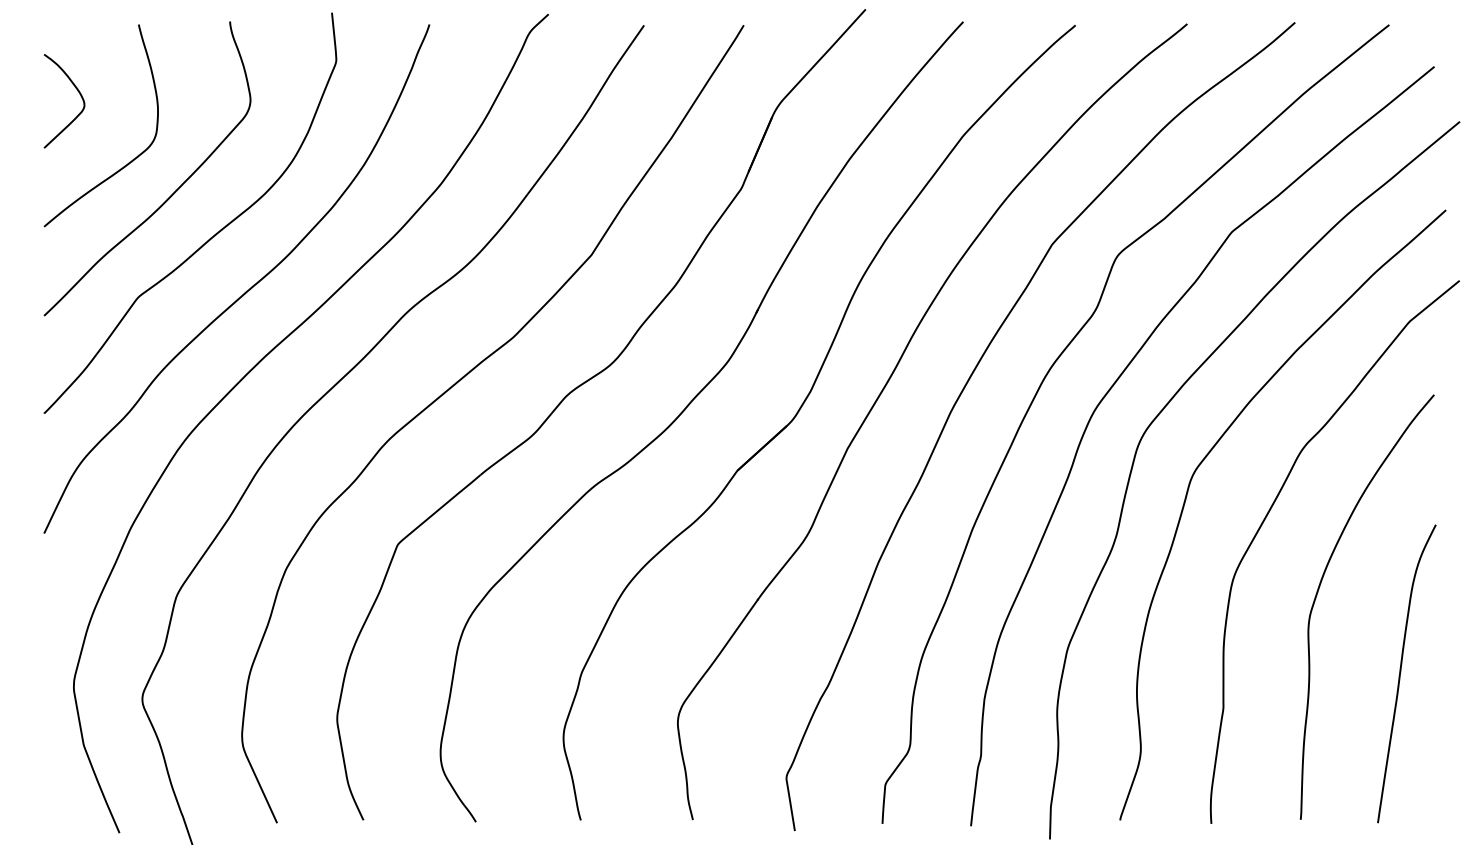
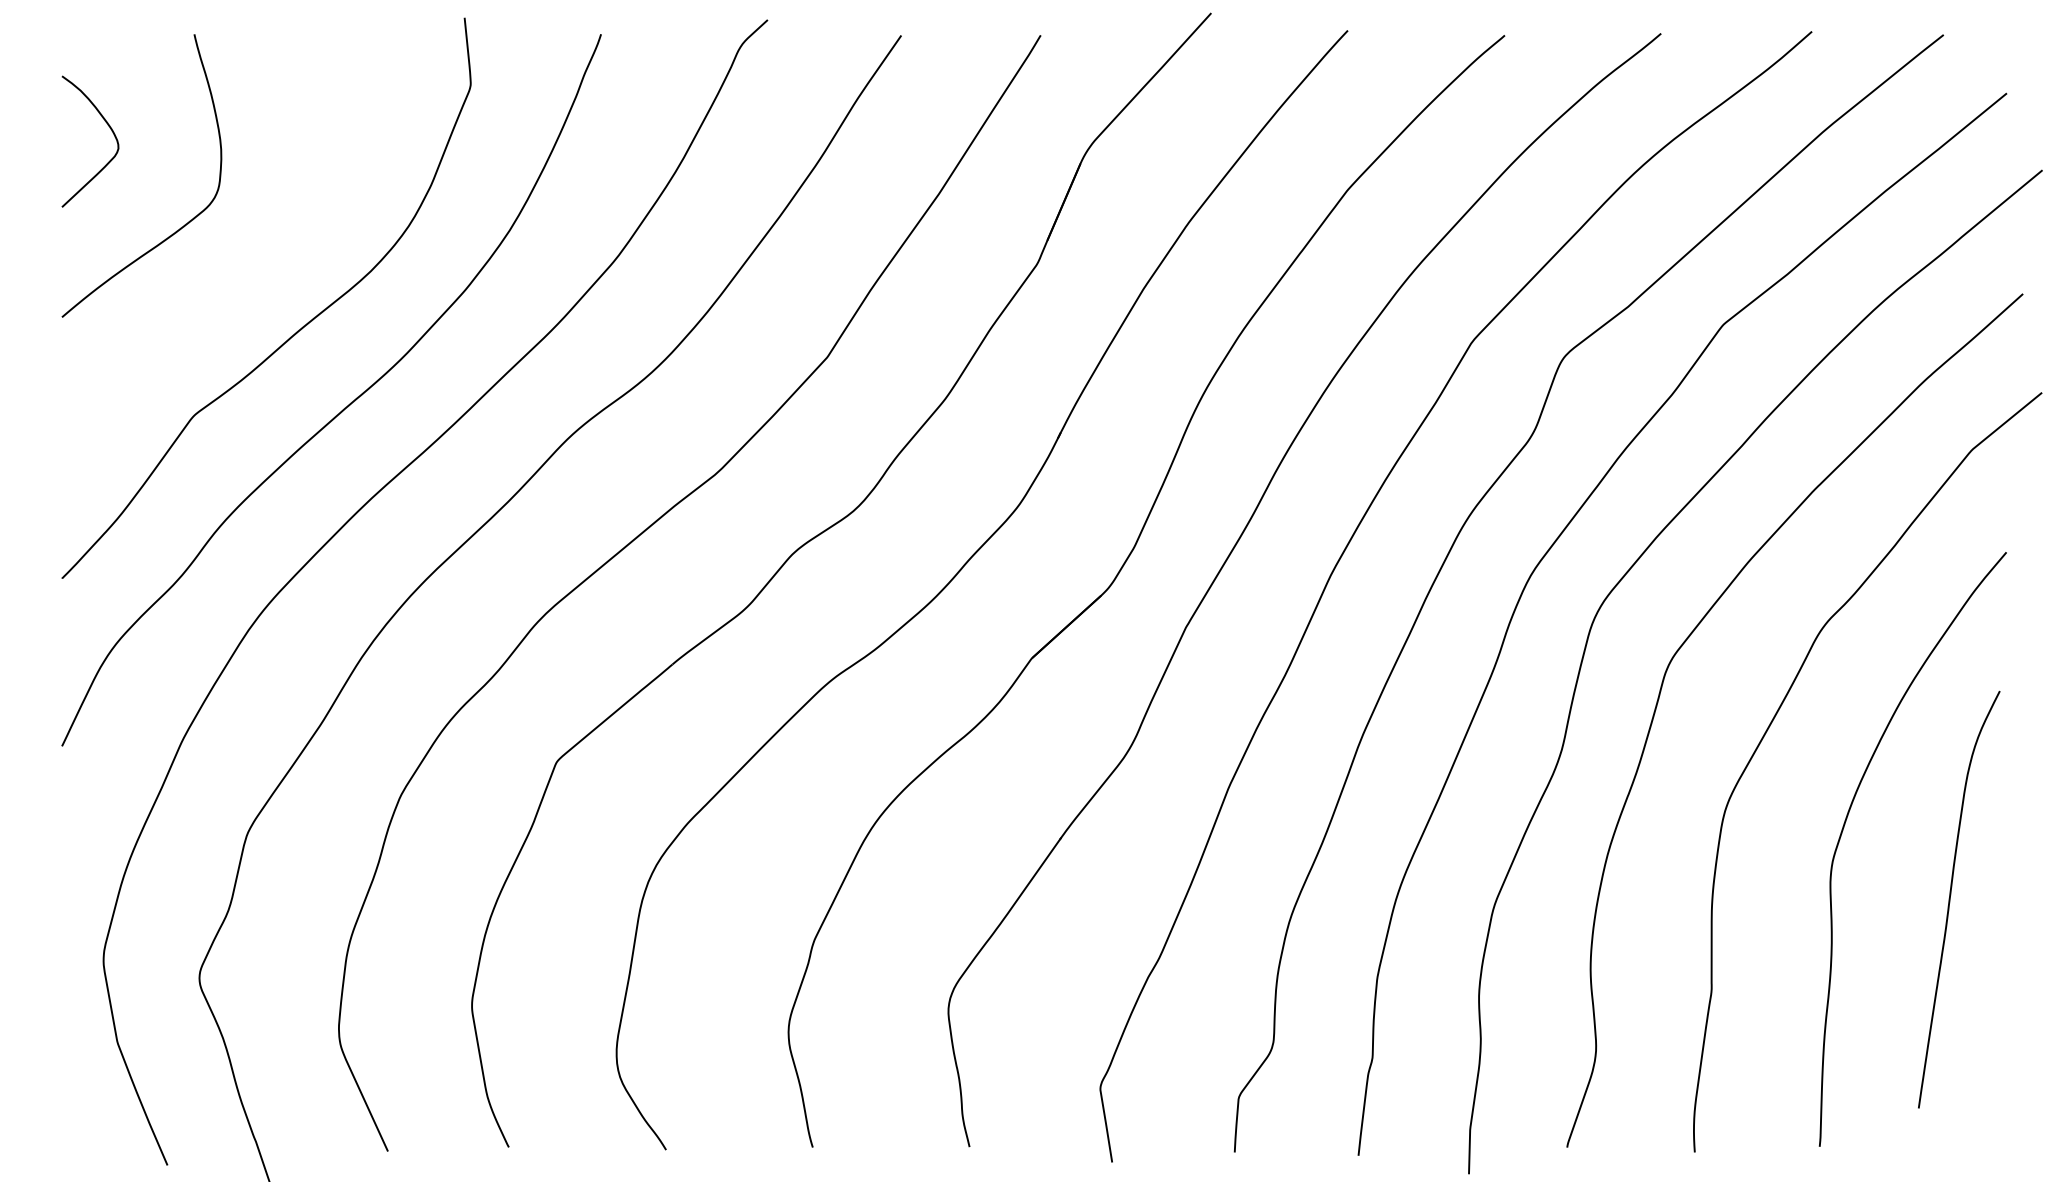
curve: (174, 191) -> (244, 267), removed
curve: (1401, 670) -> (1951, 895), moved

